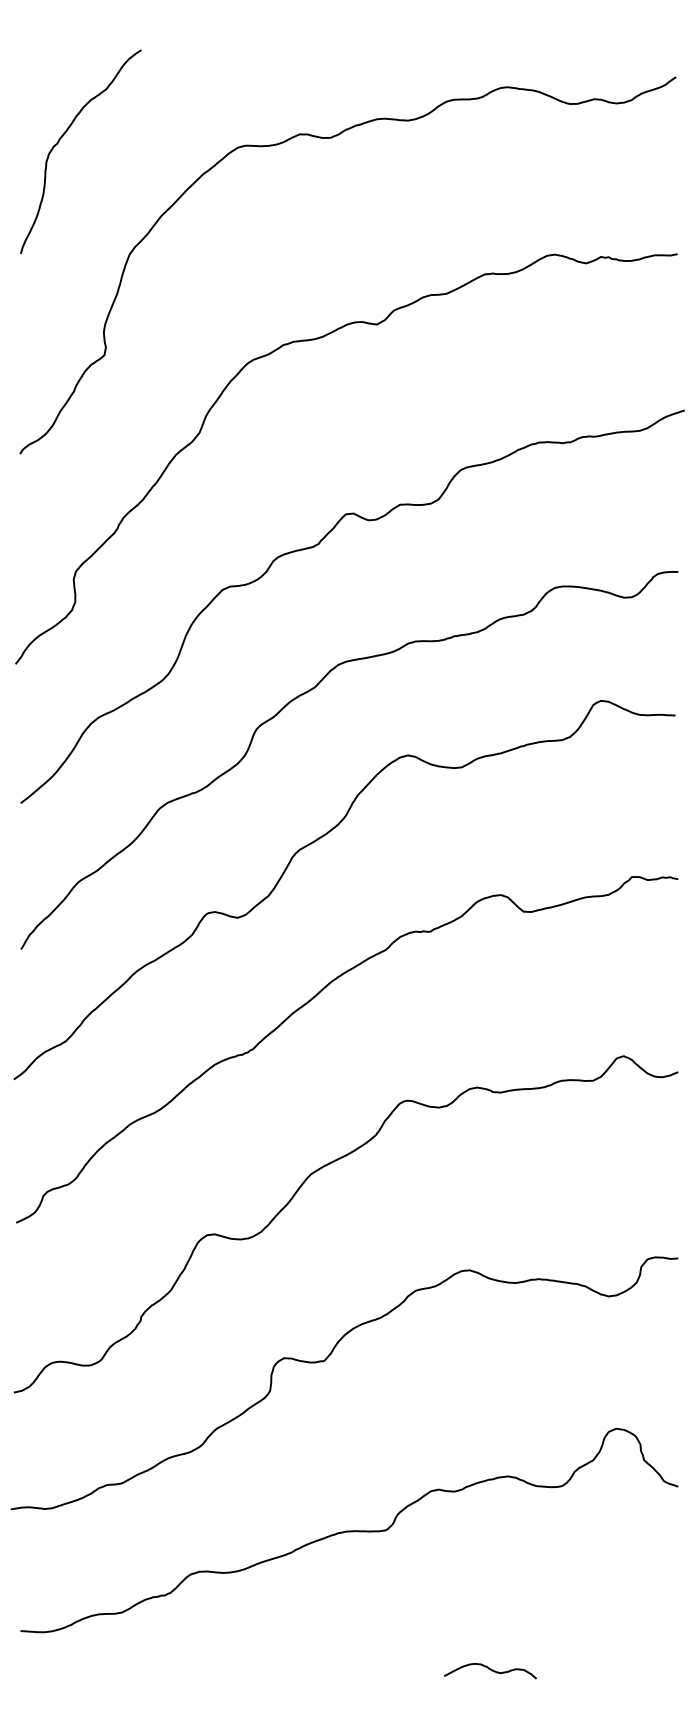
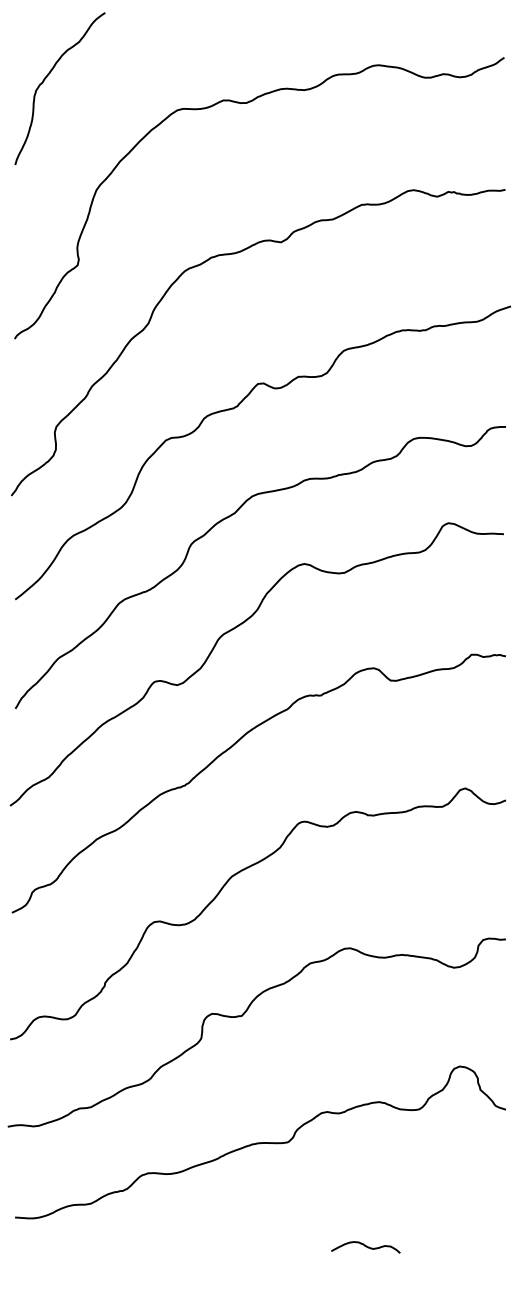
curve: (63, 136) -> (47, 77), moved

